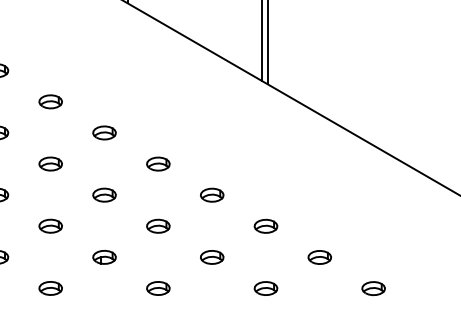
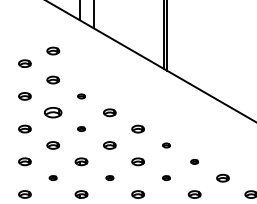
part: (51, 45) -> (53, 50), added
part: (104, 133) -> (81, 96), size x0.6
part: (51, 163) -> (53, 112), size x1.4
part: (104, 193) -> (81, 128), size x0.6
part: (266, 226) -> (166, 145), size x0.6
part: (319, 256) -> (194, 161), size x0.6
part: (49, 287) -> (52, 177), size x0.6
part: (157, 287) -> (109, 177), size x0.6
part: (266, 287) -> (166, 177), size x0.6

